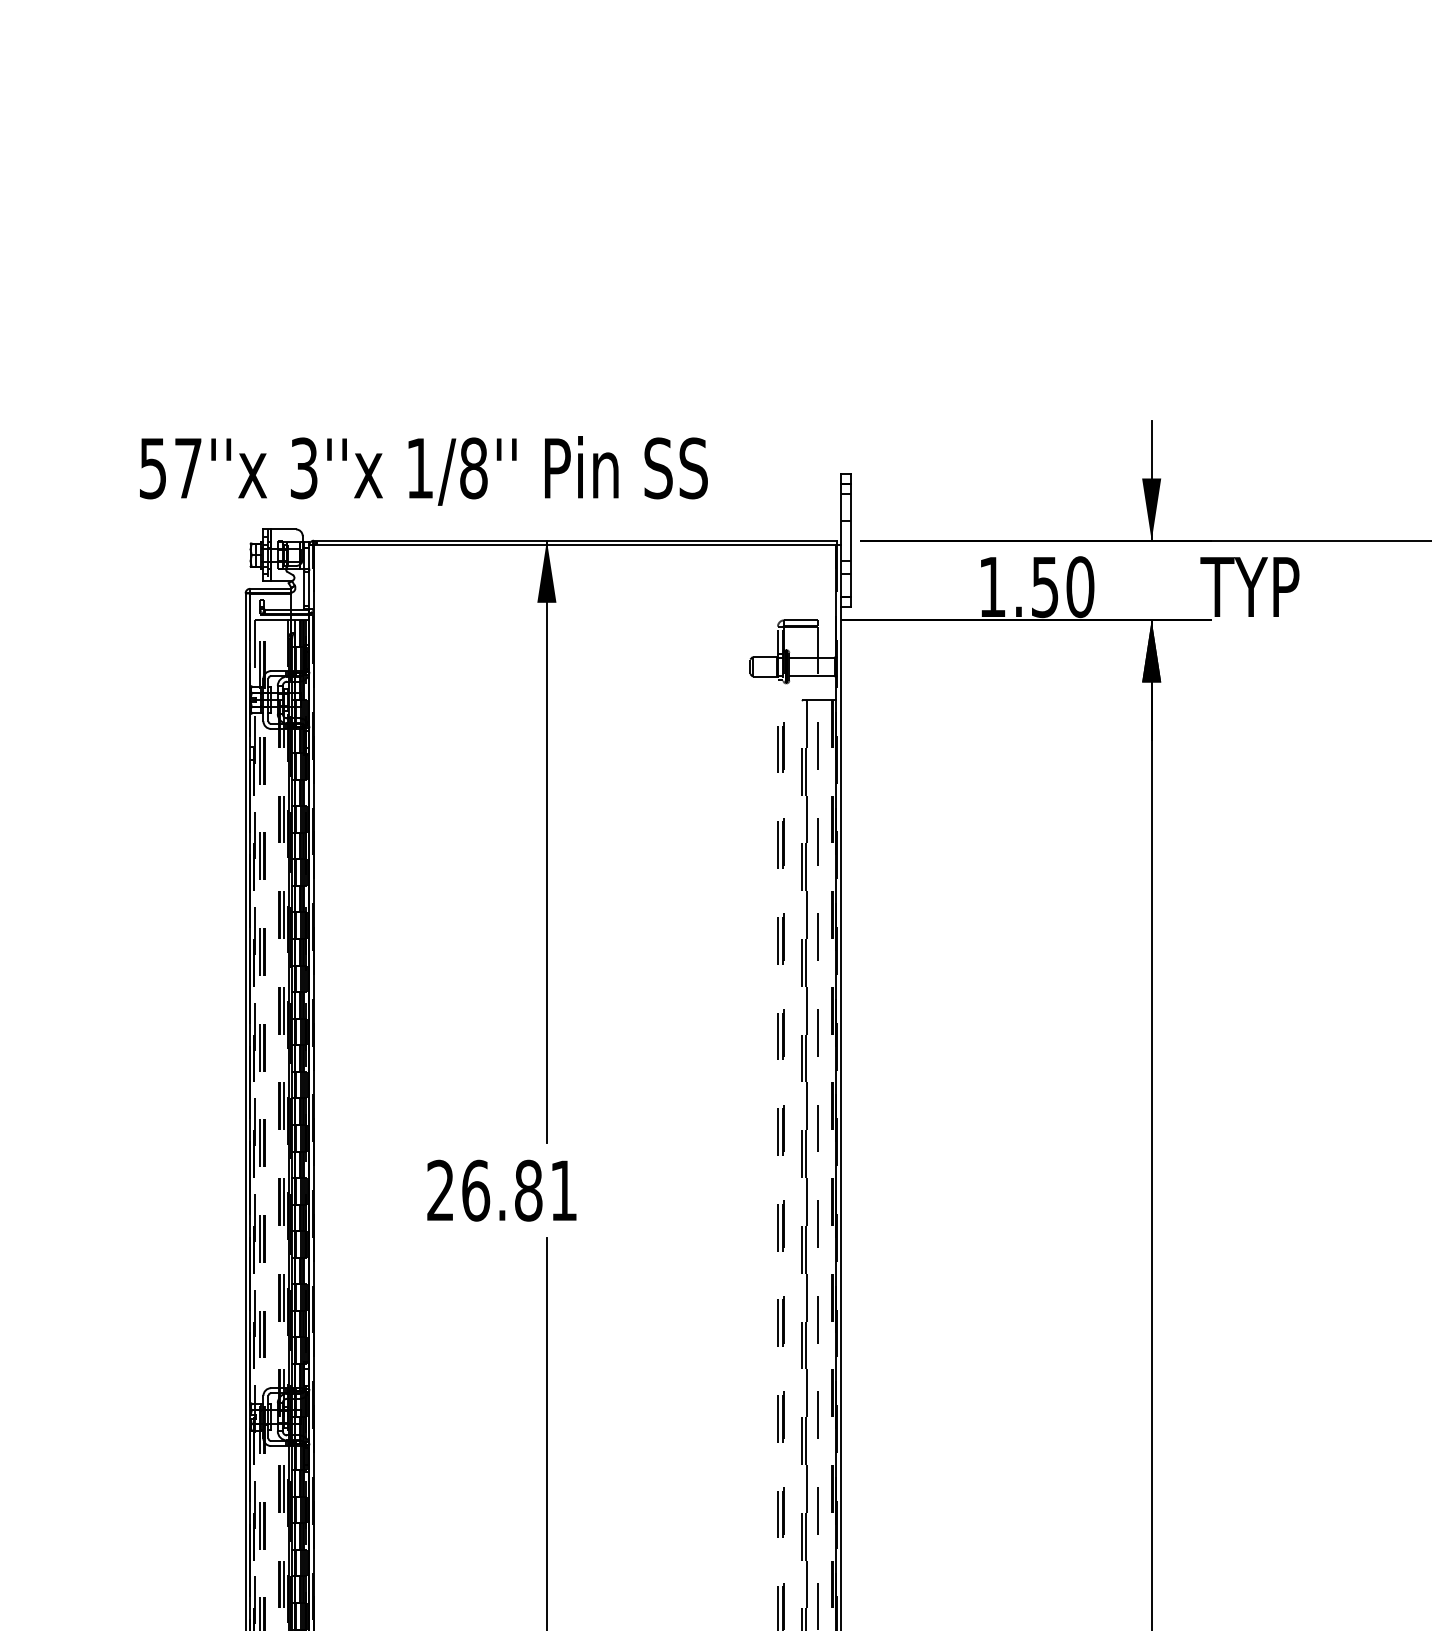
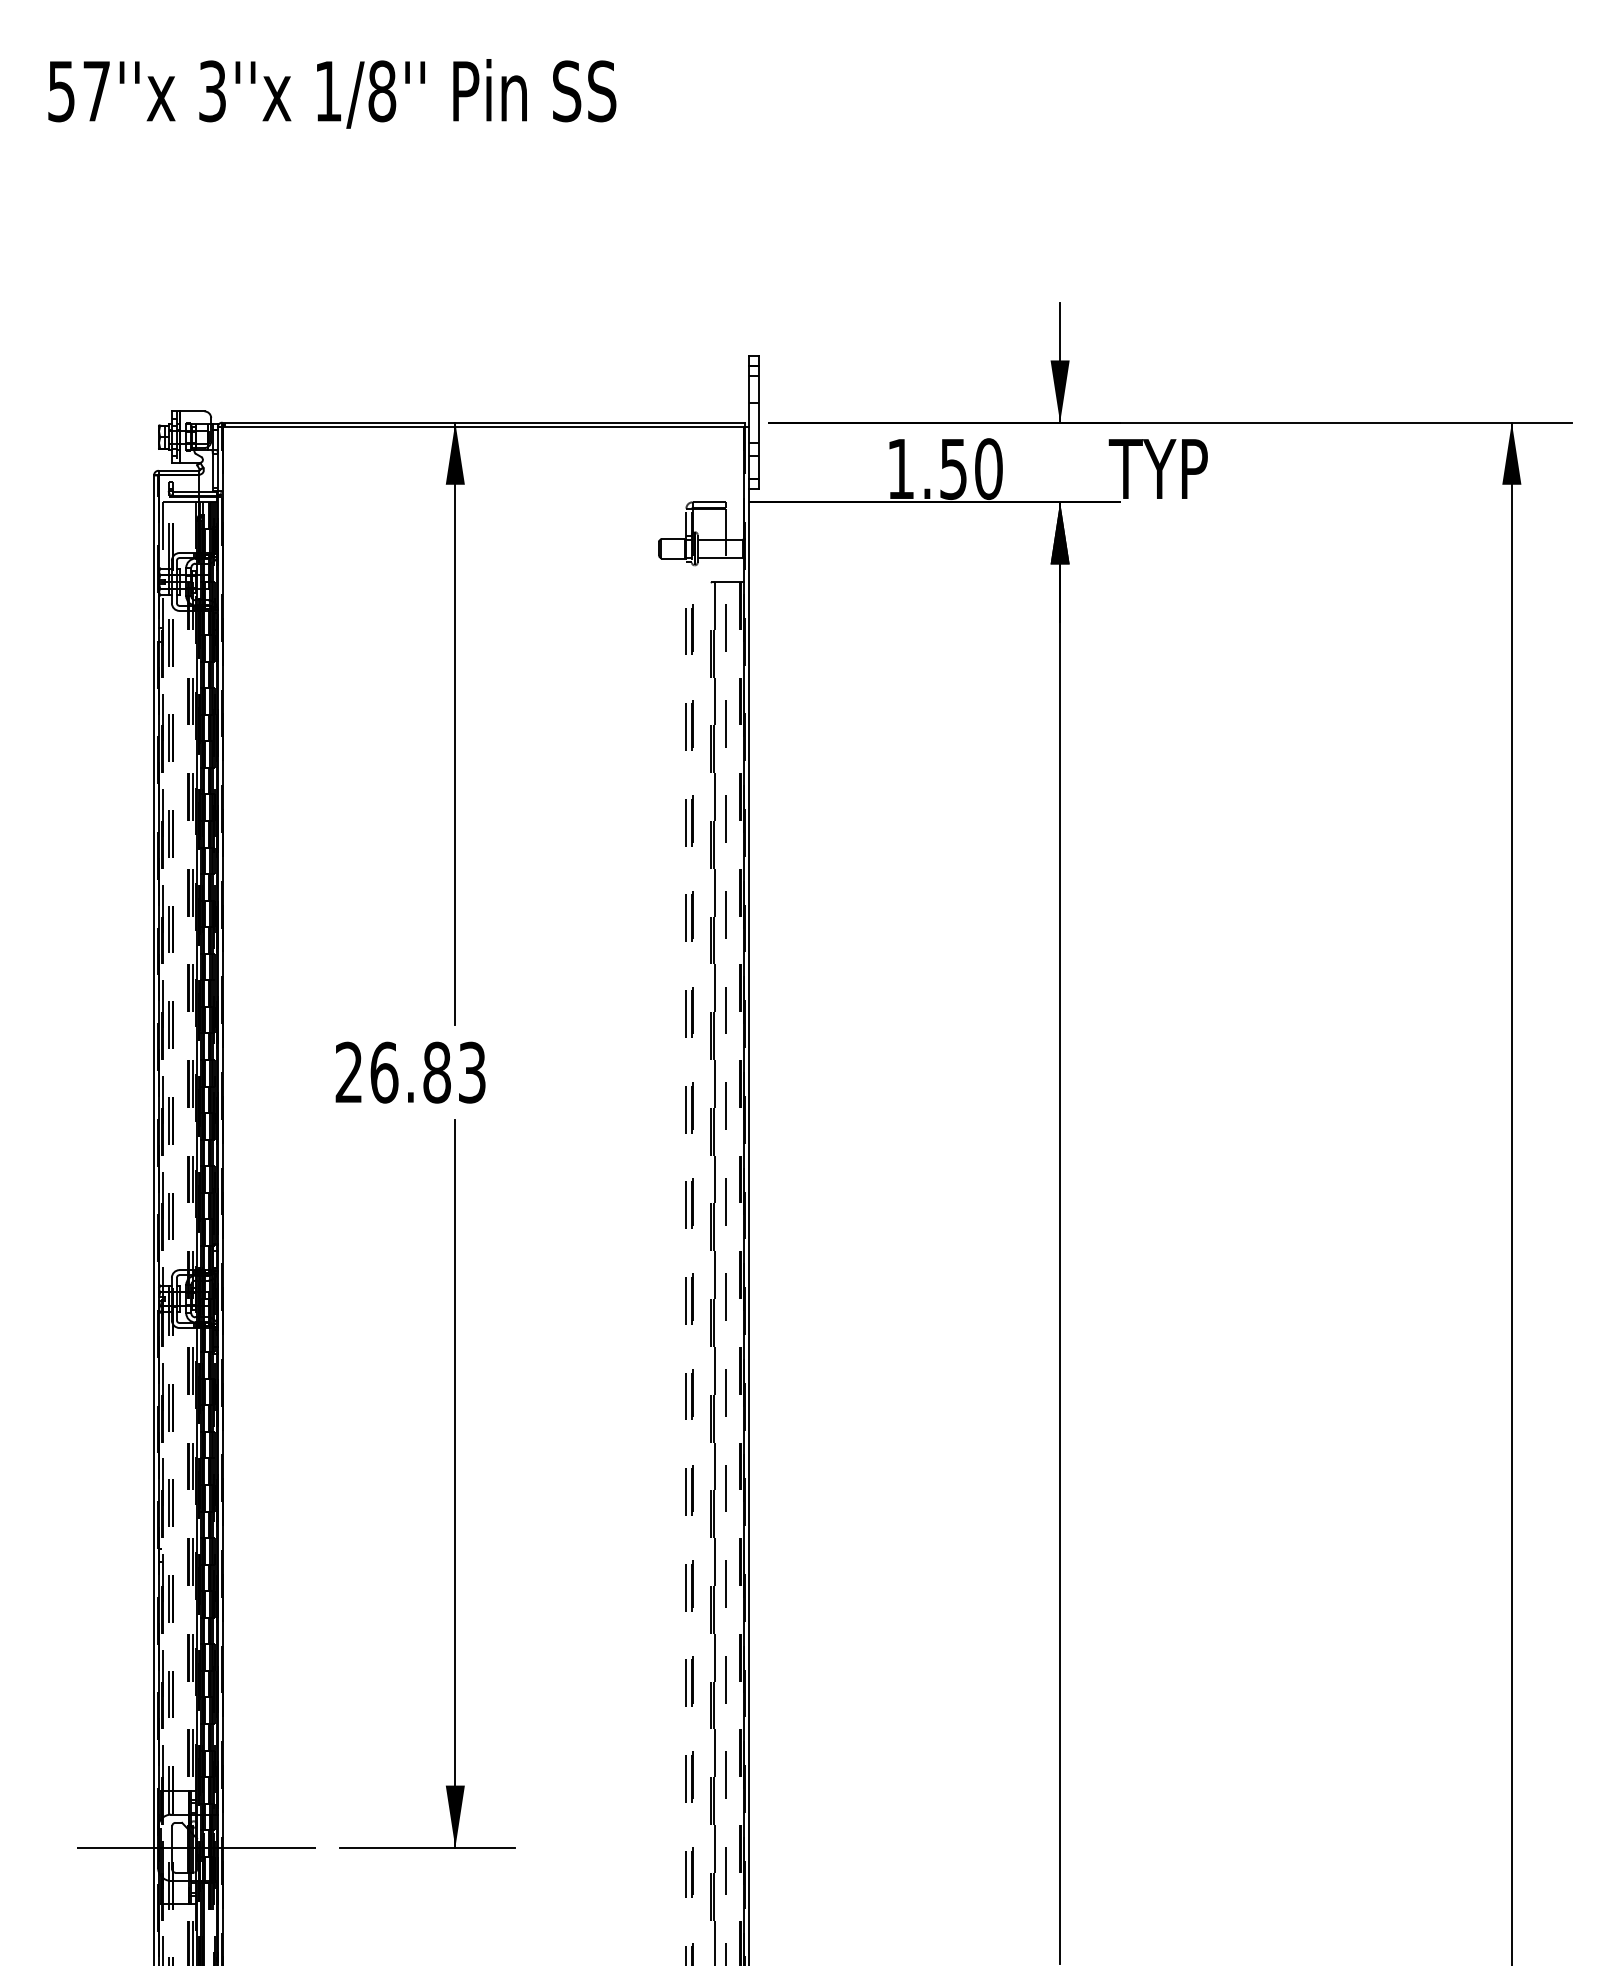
text: (424, 470) -> (332, 93), moved
text: (564, 1190) -> (472, 1072), 26.81 -> 26.83

